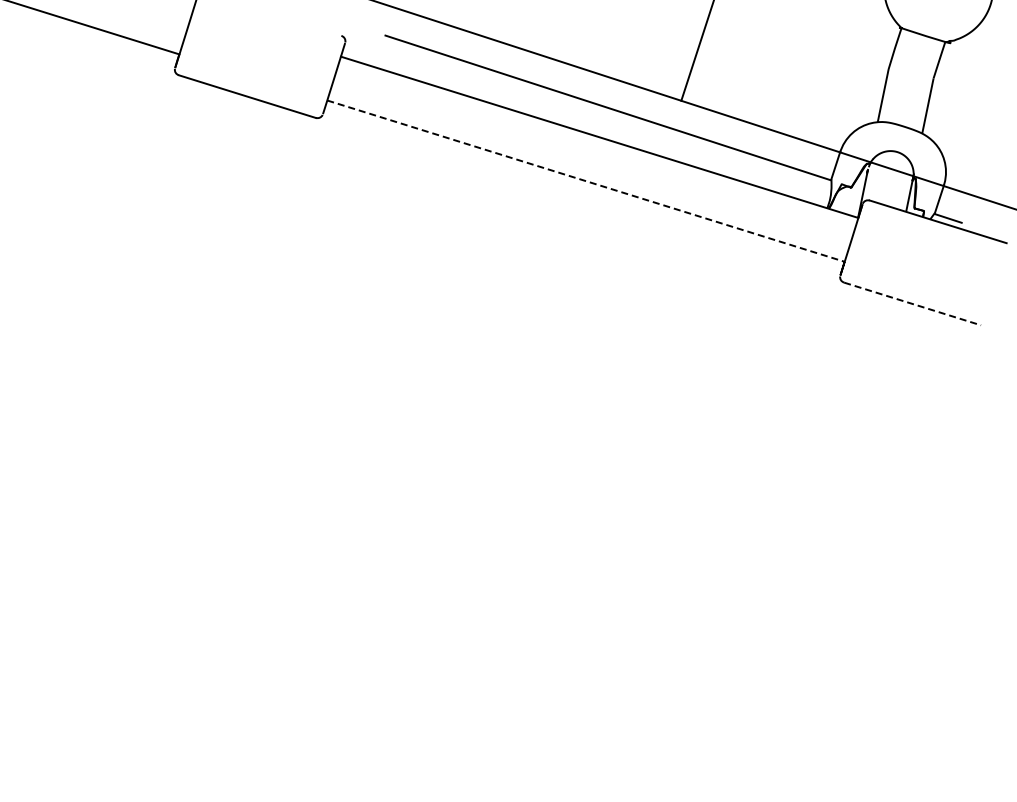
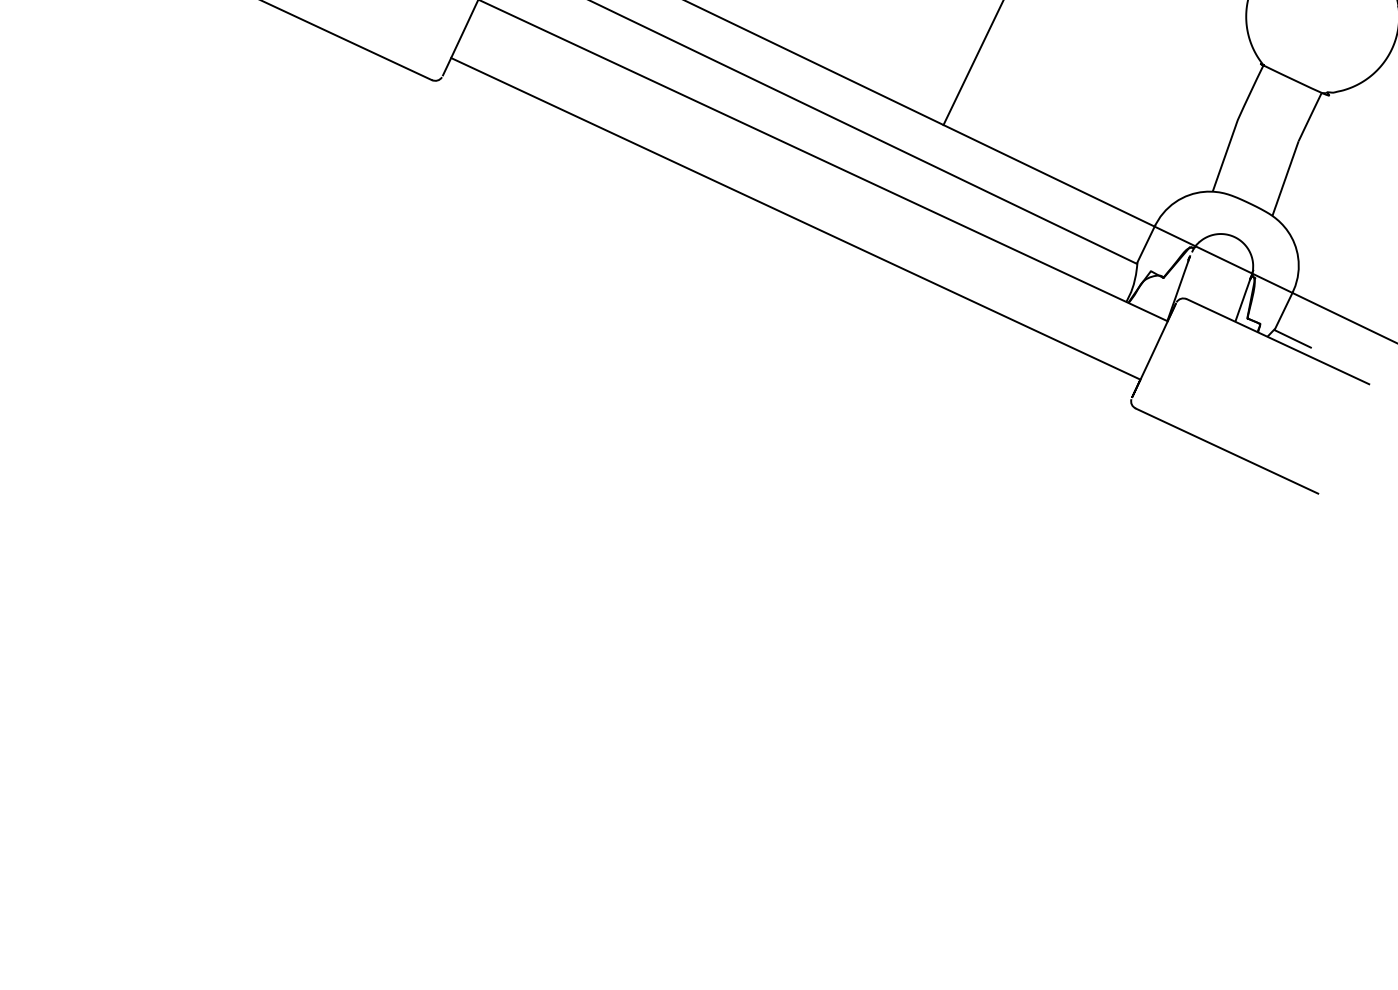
line: (585, 181) -> (795, 219), dashed -> solid
line: (912, 303) -> (1226, 450), dashed -> solid

